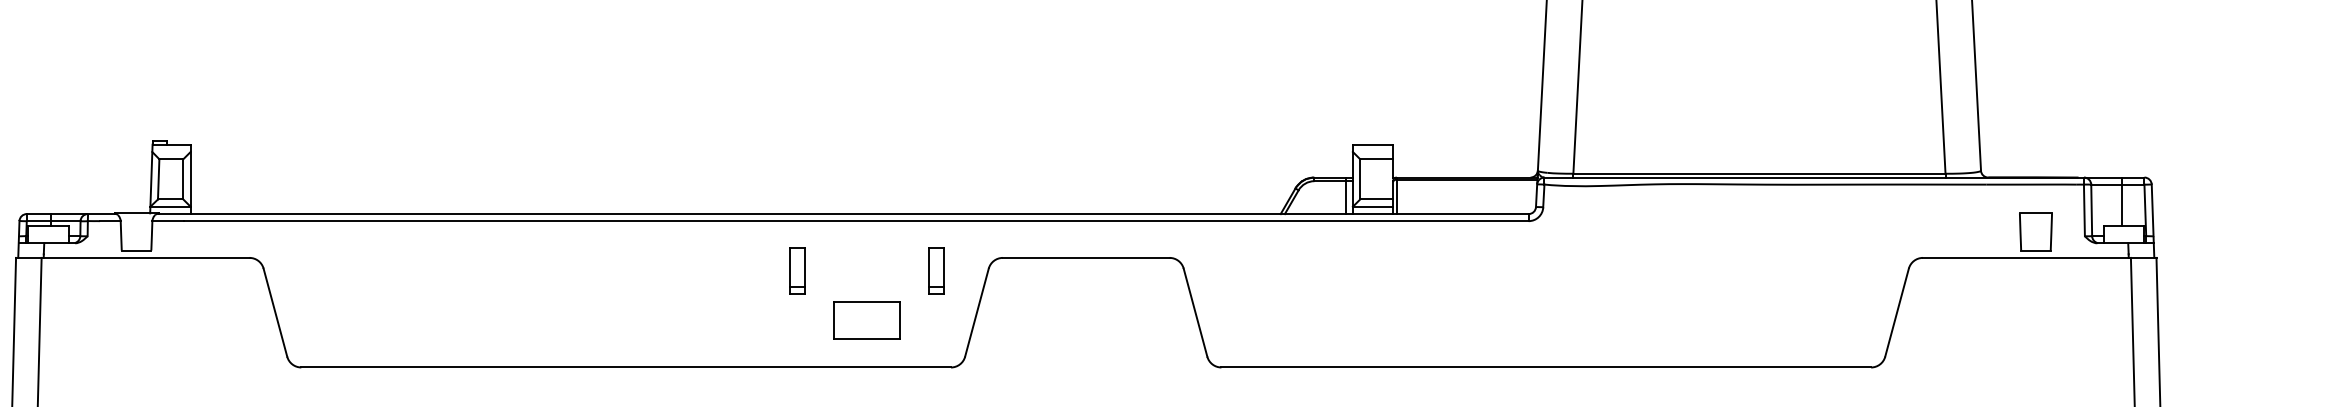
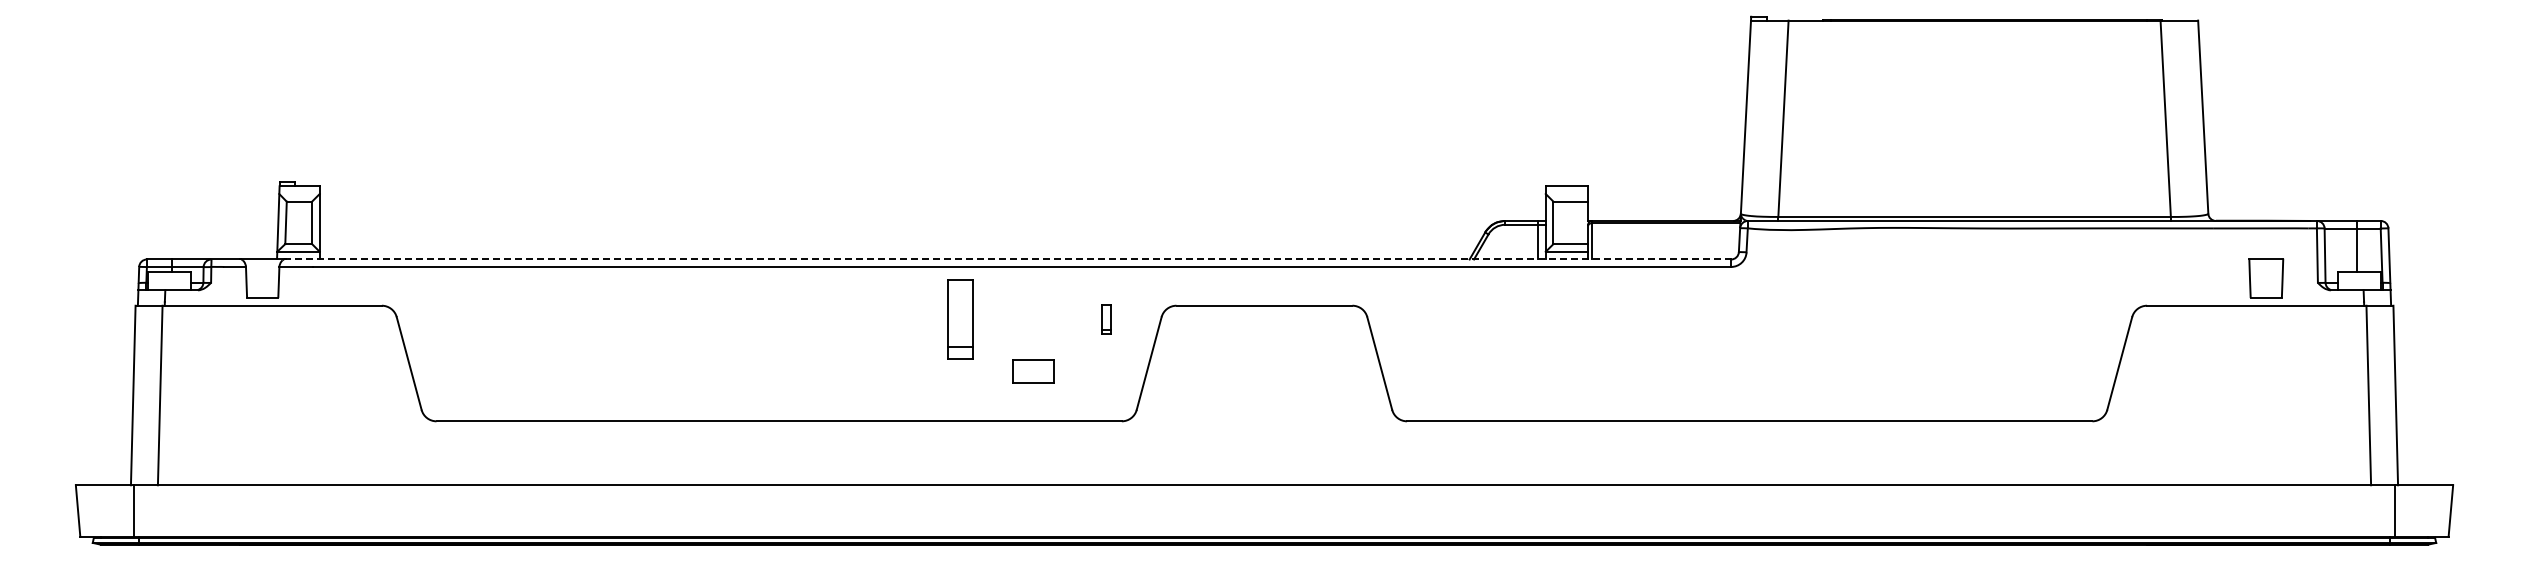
line: (843, 214) -> (1008, 259), solid -> dashed
part: (797, 270) -> (959, 319), size x1.6
part: (936, 270) -> (1106, 319), size x0.6
part: (867, 320) -> (1033, 371), size x0.6

